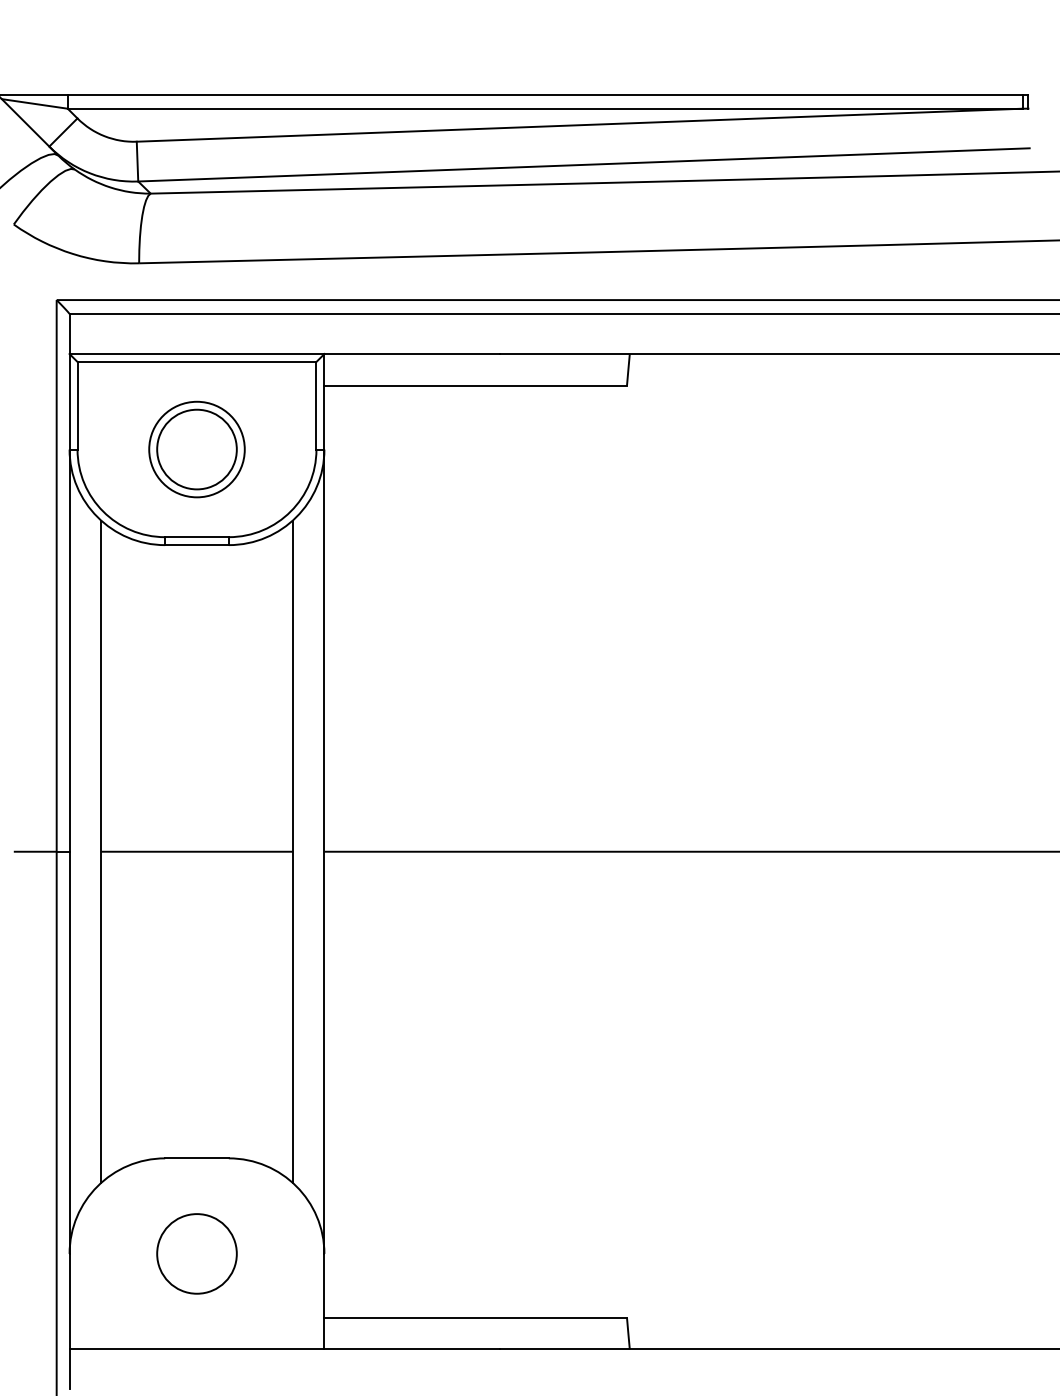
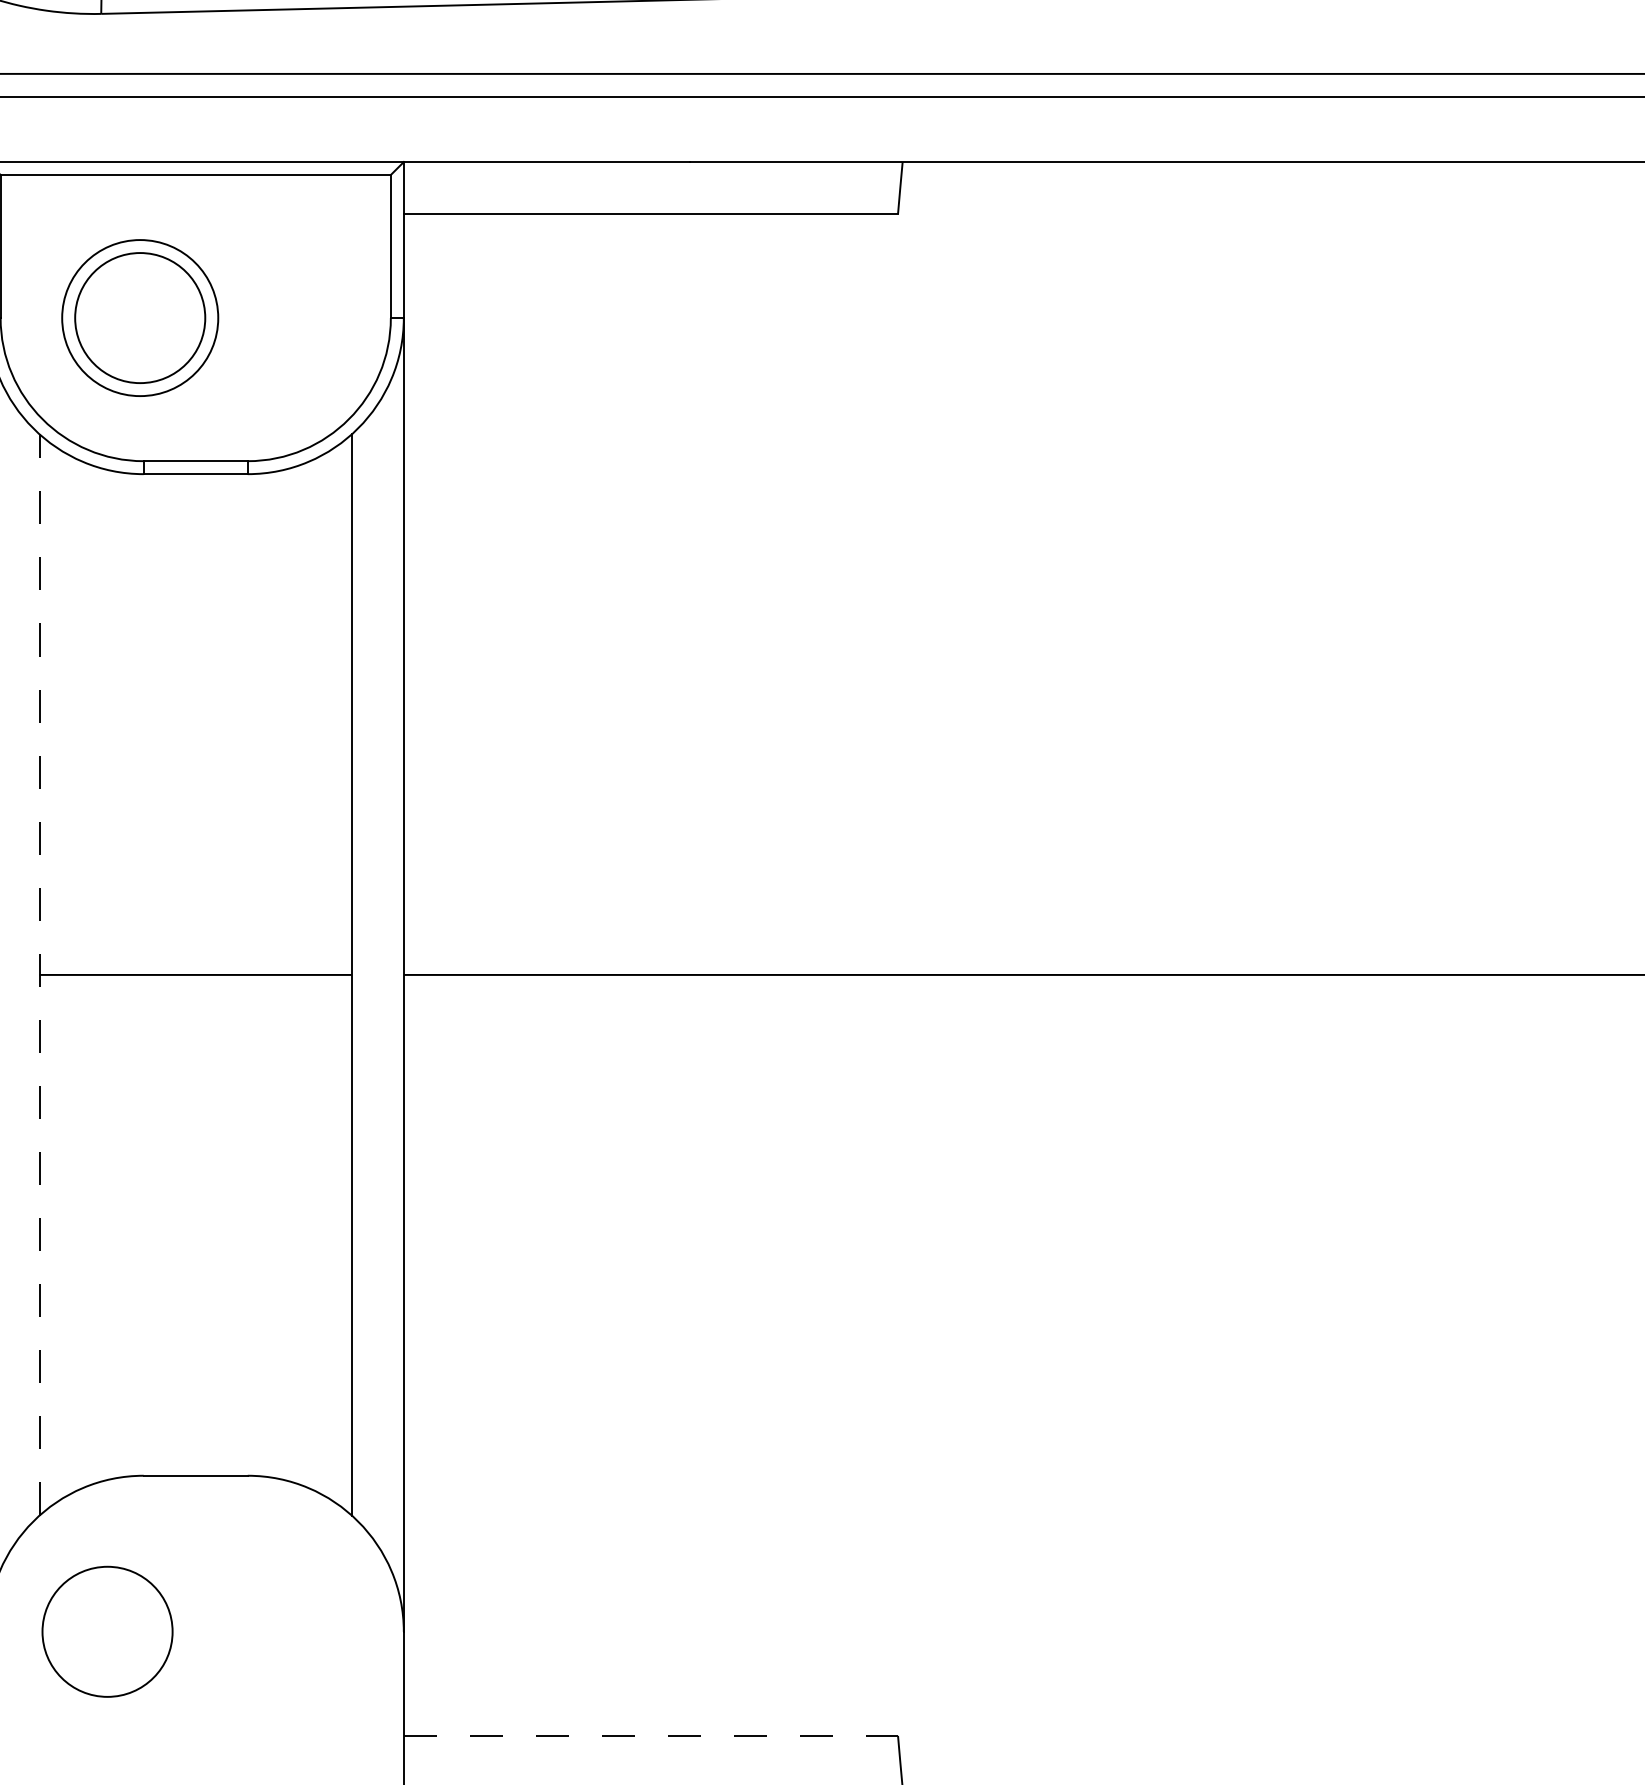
part: (196, 449) -> (139, 317), moved
line: (101, 851) -> (39, 974), solid -> dashed
circle: (196, 1253) -> (106, 1631), moved
line: (476, 1317) -> (652, 1735), solid -> dashed

